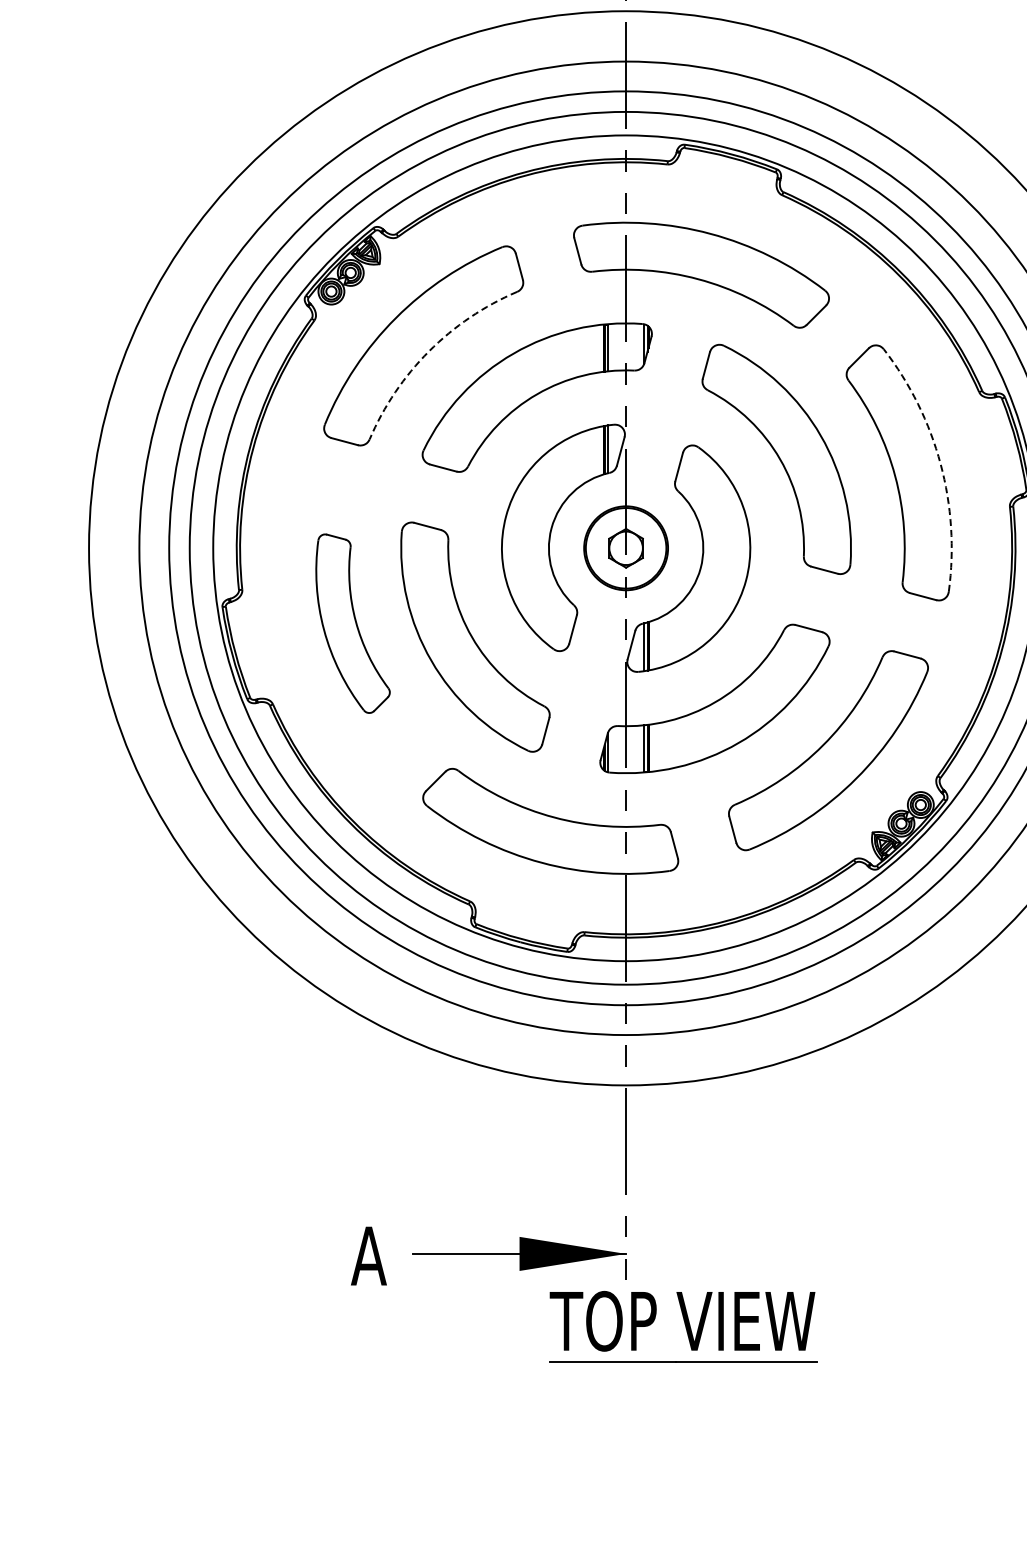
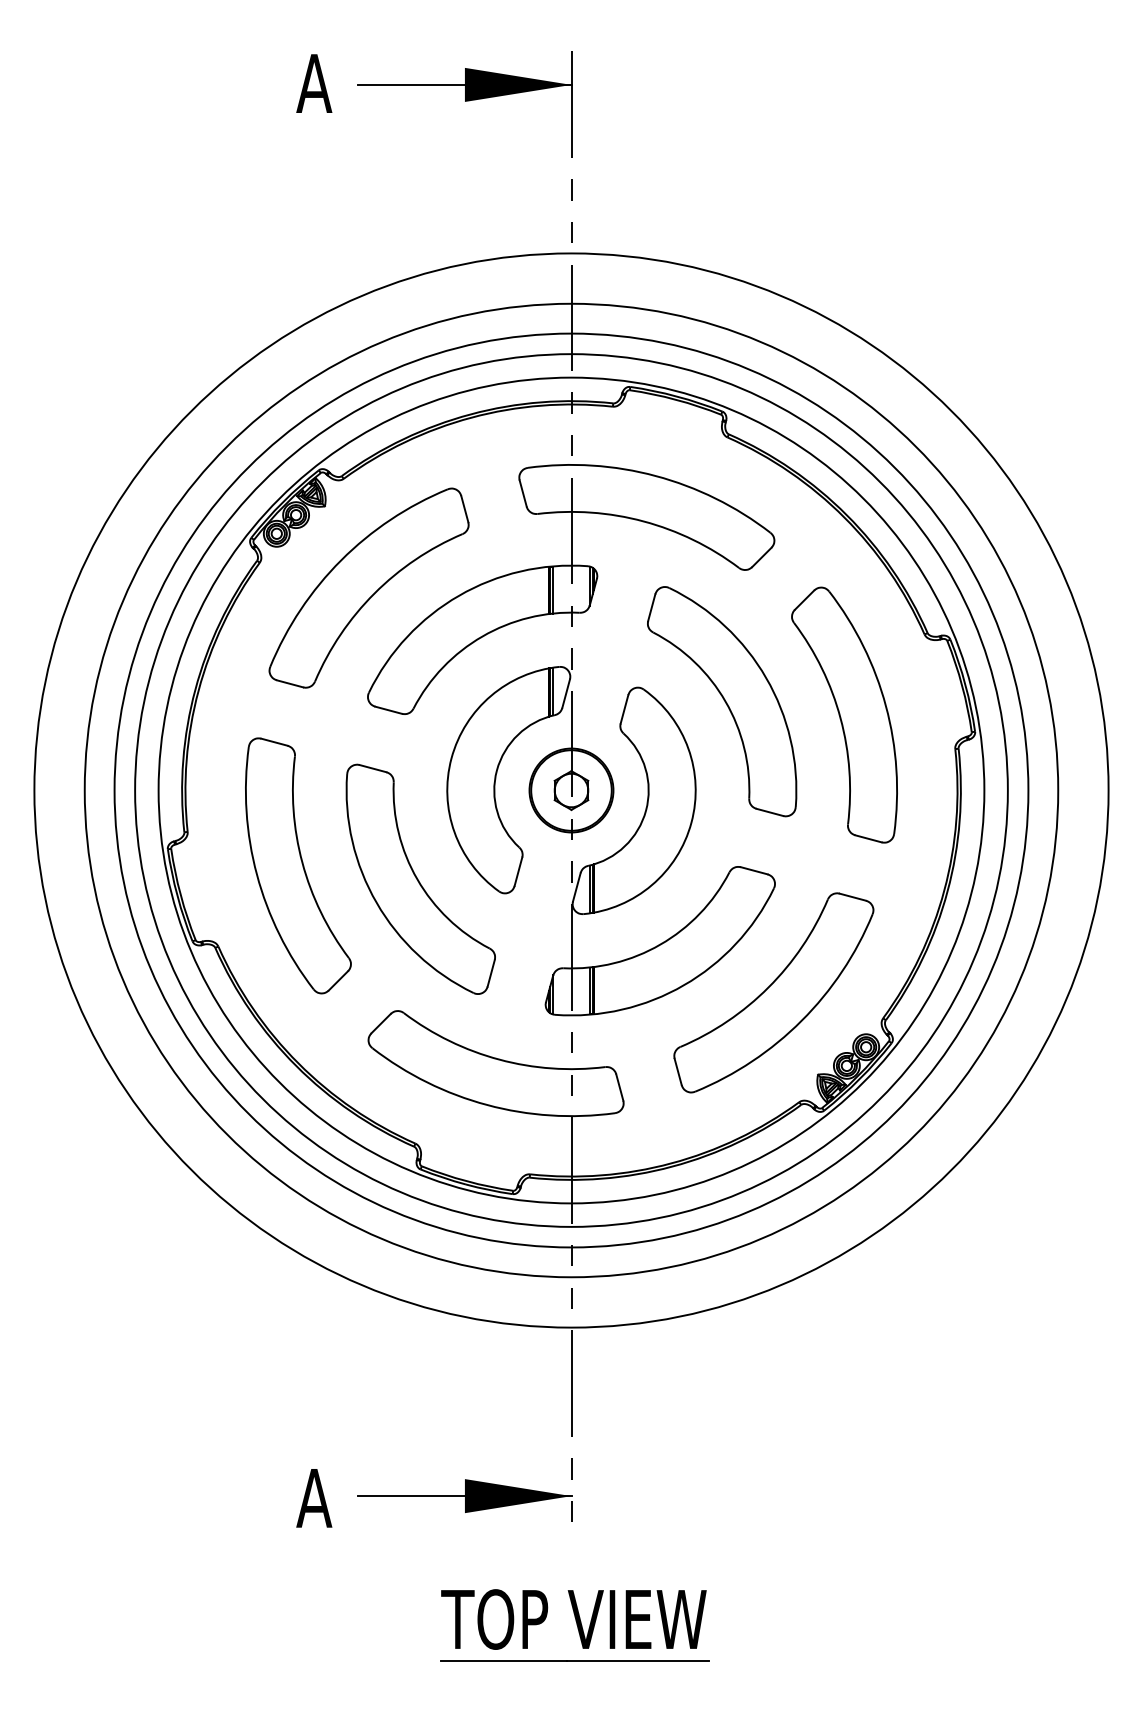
arc: (429, 351) -> (374, 593), dashed -> solid
arc: (941, 464) -> (886, 706), dashed -> solid
part: (353, 623) -> (298, 865), size x1.43
part: (683, 1327) -> (574, 1625), moved

